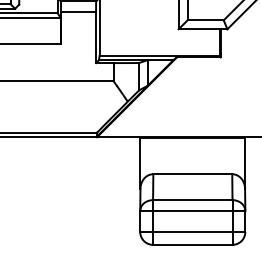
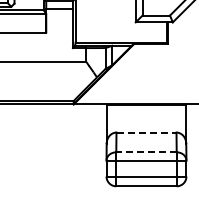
line: (192, 174) -> (146, 132), solid -> dashed
line: (192, 200) -> (146, 152), solid -> dashed

